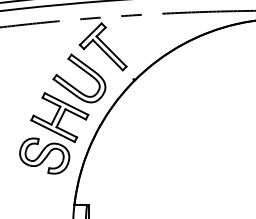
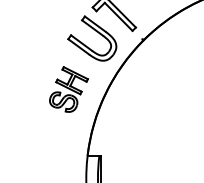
part: (54, 133) -> (69, 89), size x0.6

